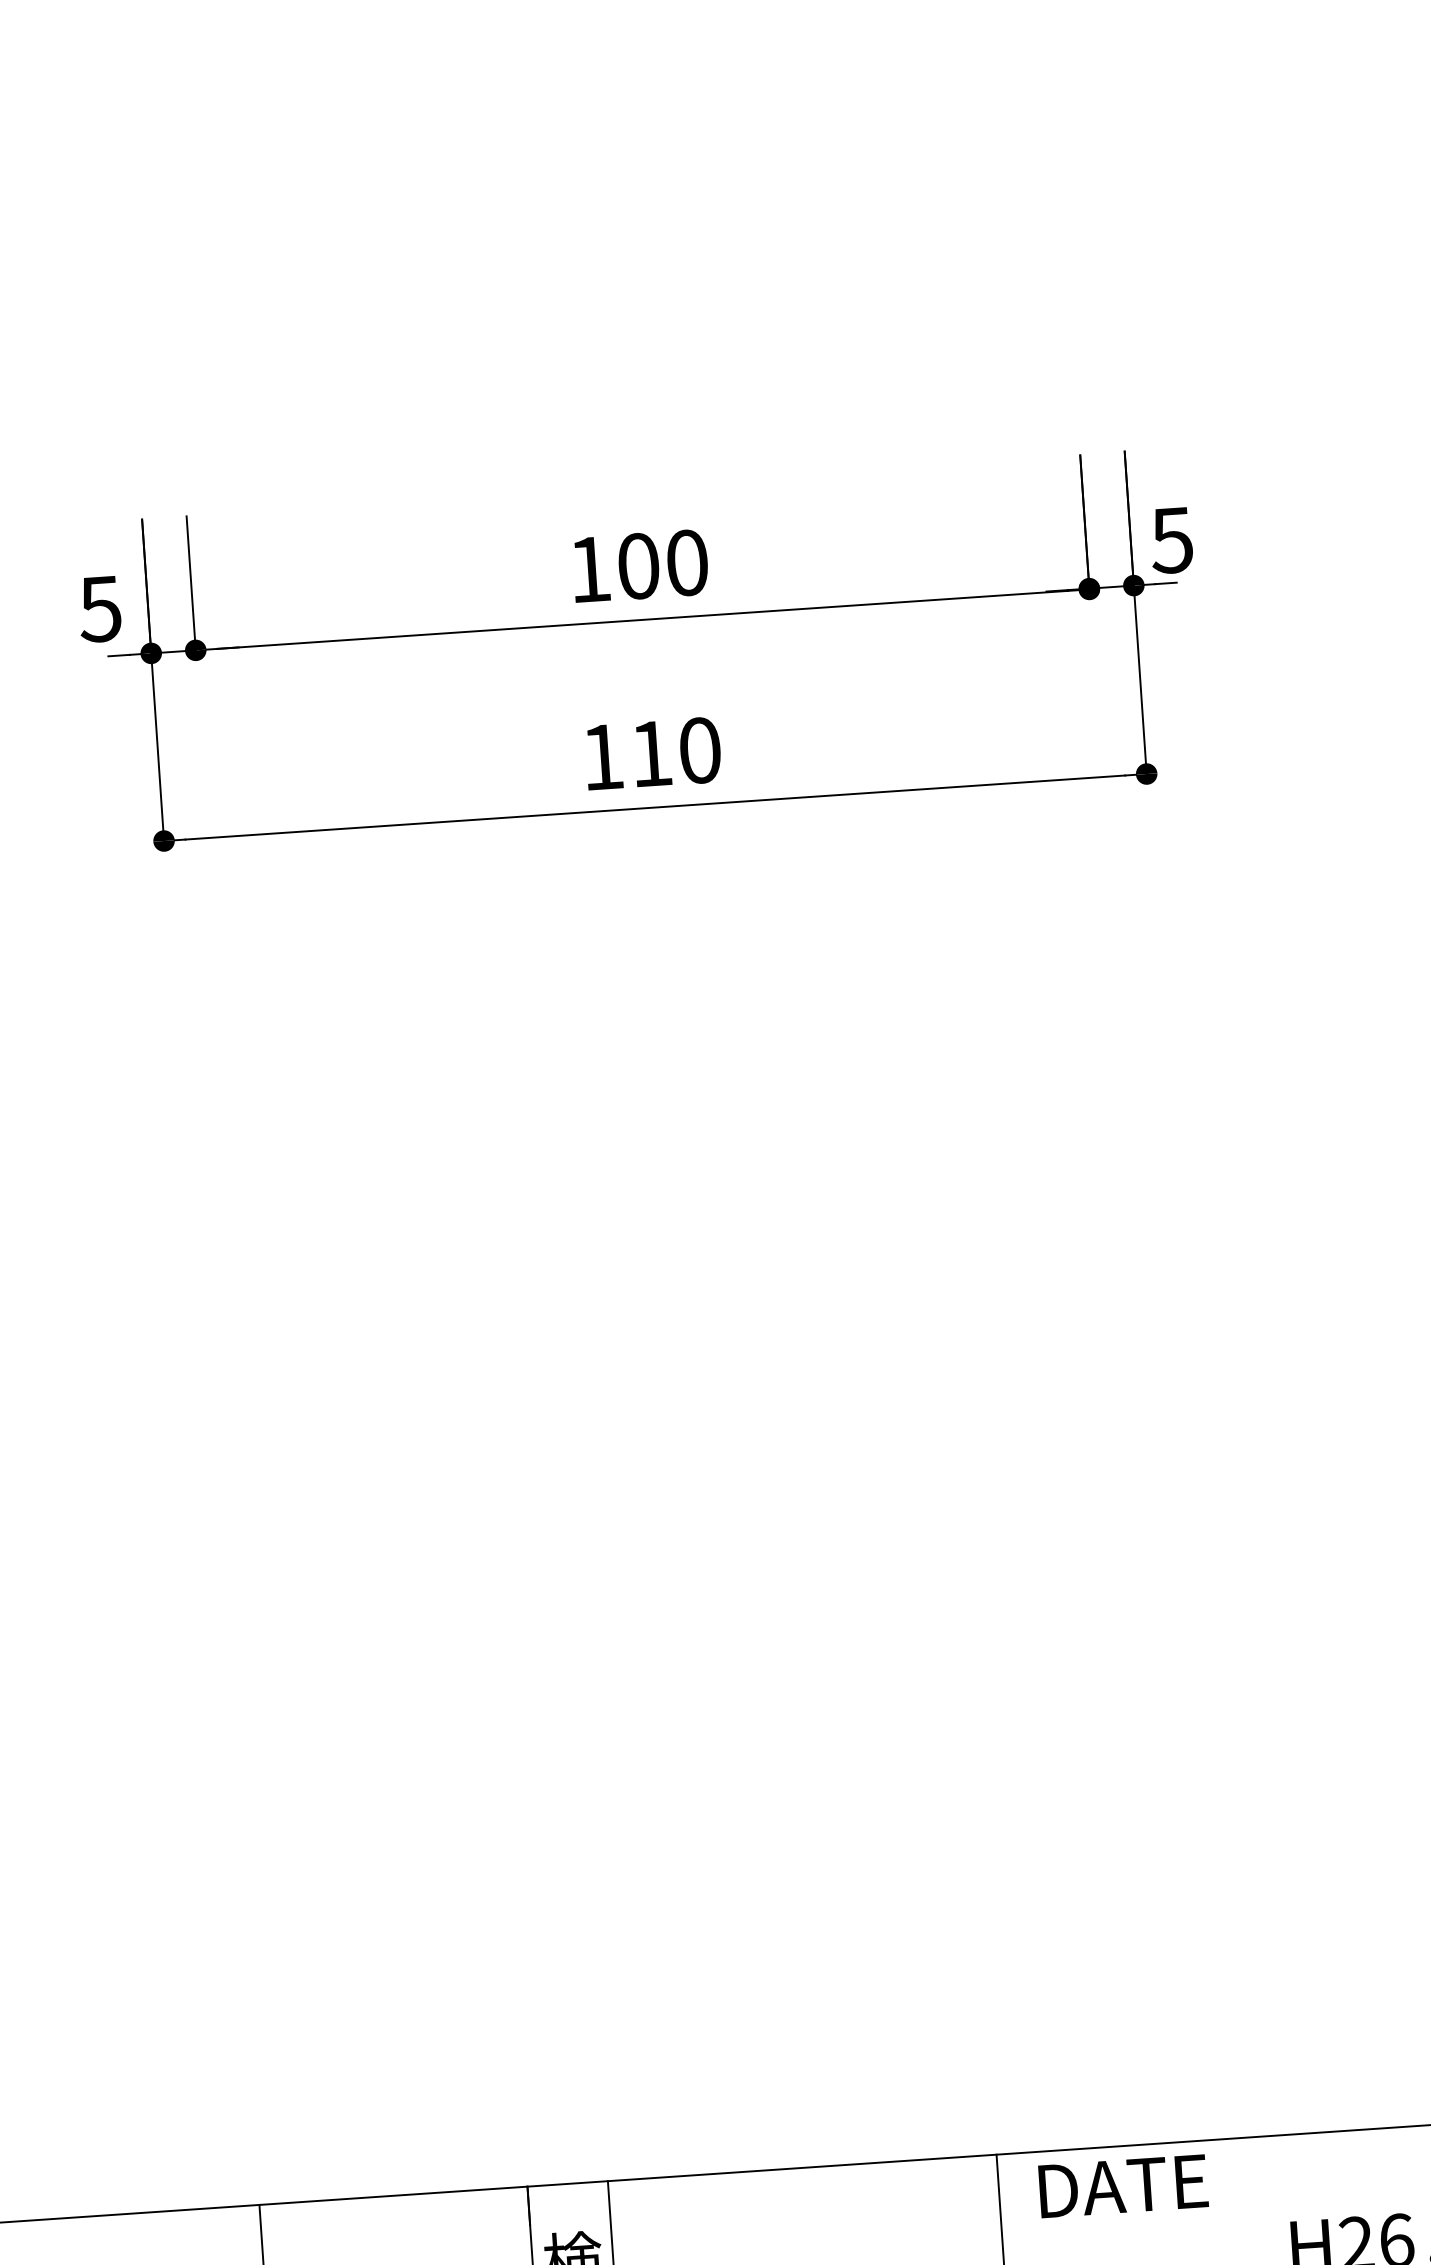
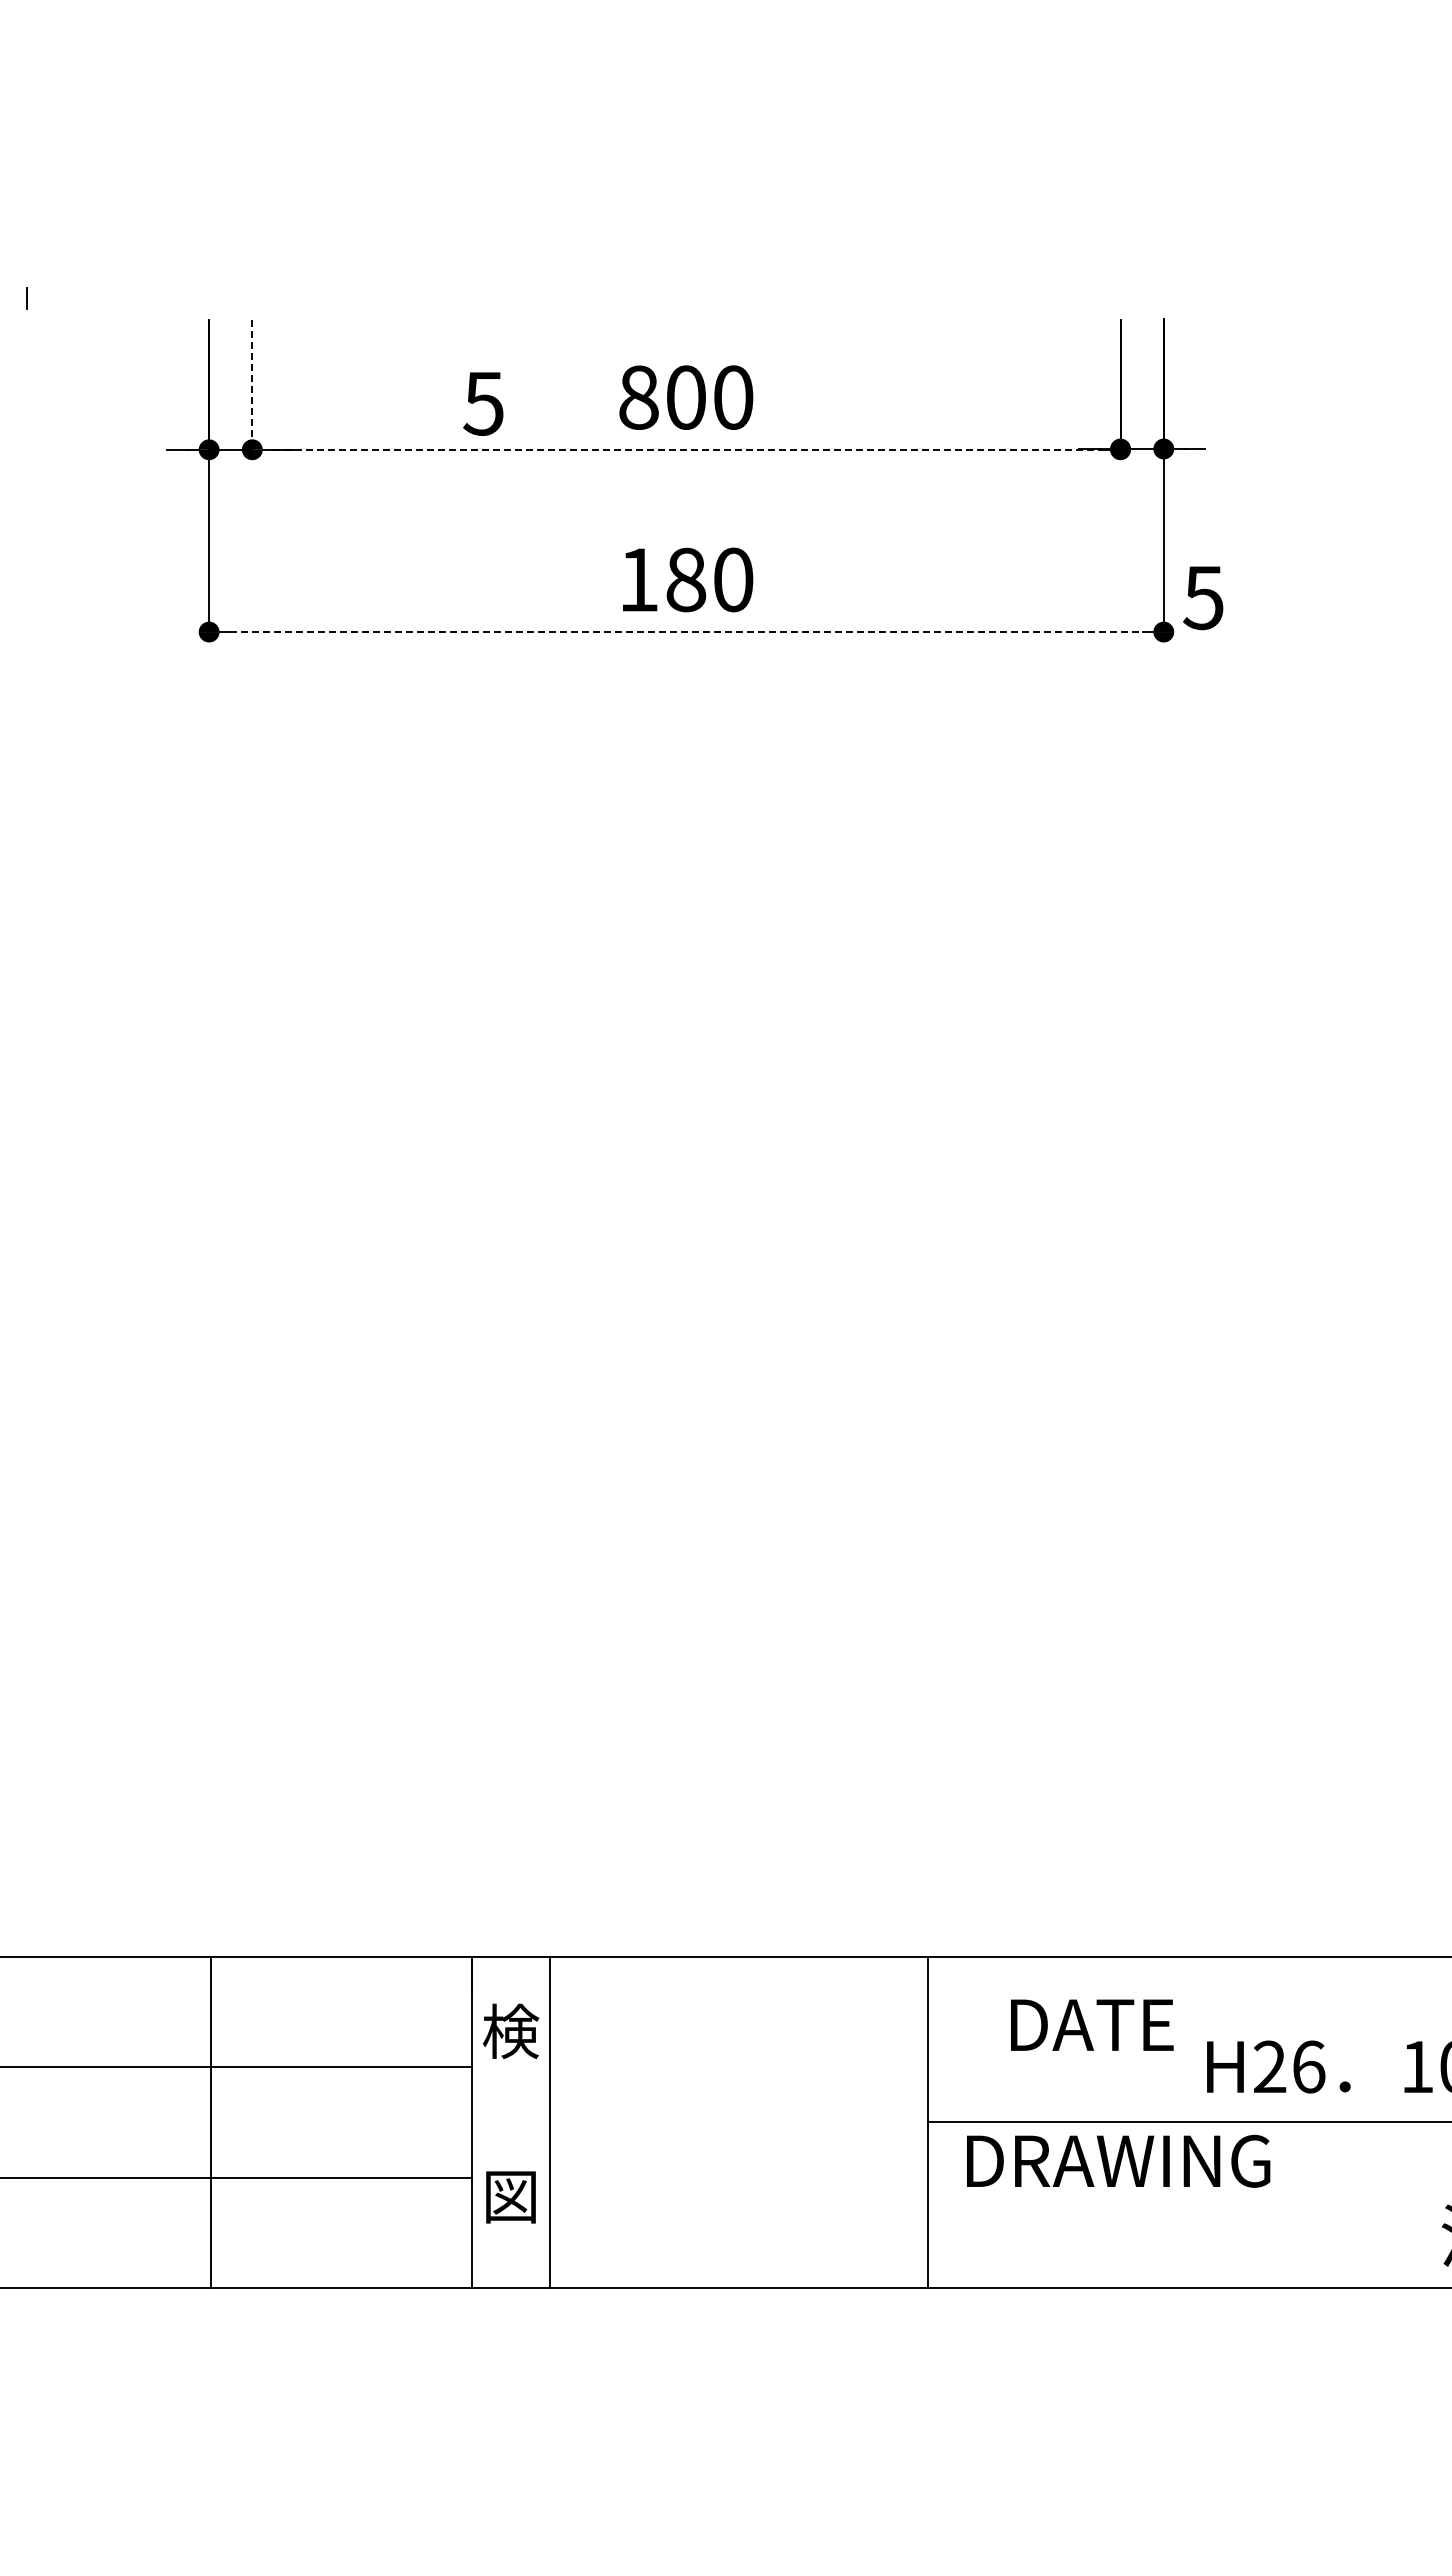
text: (1171, 541) -> (1203, 598), moved
text: (589, 569) -> (638, 397), 100 -> 800
line: (191, 584) -> (252, 385), solid -> dashed
text: (100, 609) -> (483, 403), moved
line: (642, 619) -> (686, 449), solid -> dashed
text: (651, 753) -> (686, 579), 110 -> 180
line: (655, 807) -> (686, 632), solid -> dashed
text: (1123, 2185) -> (1092, 2024), moved

